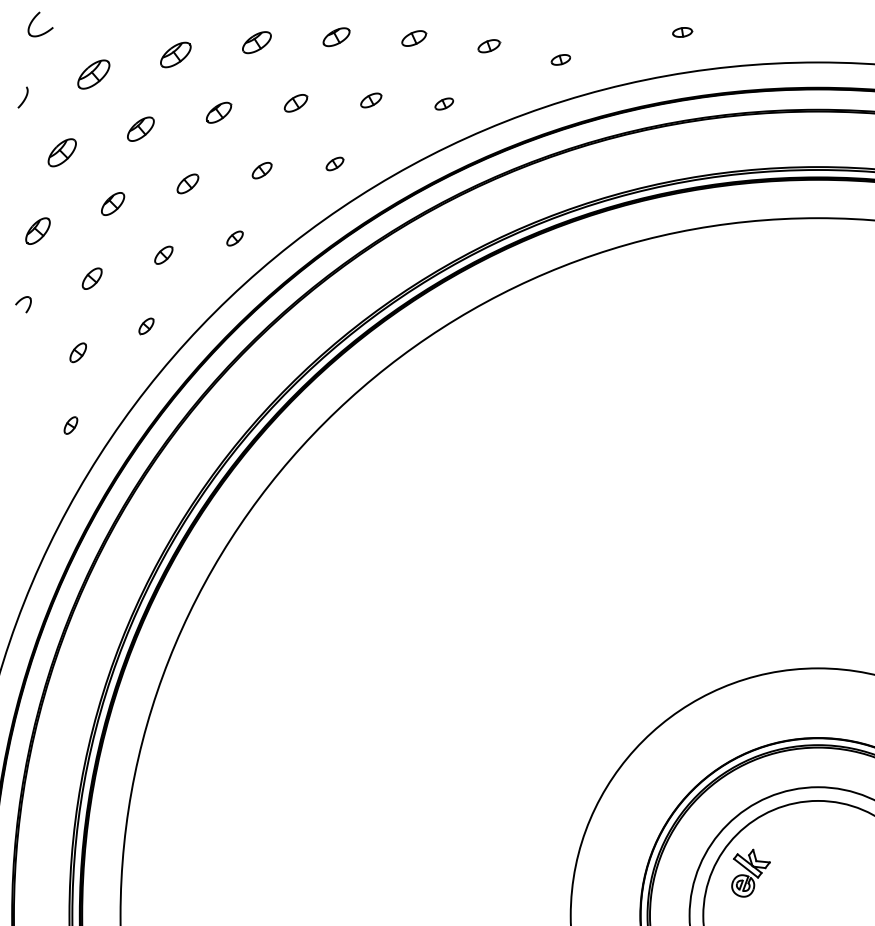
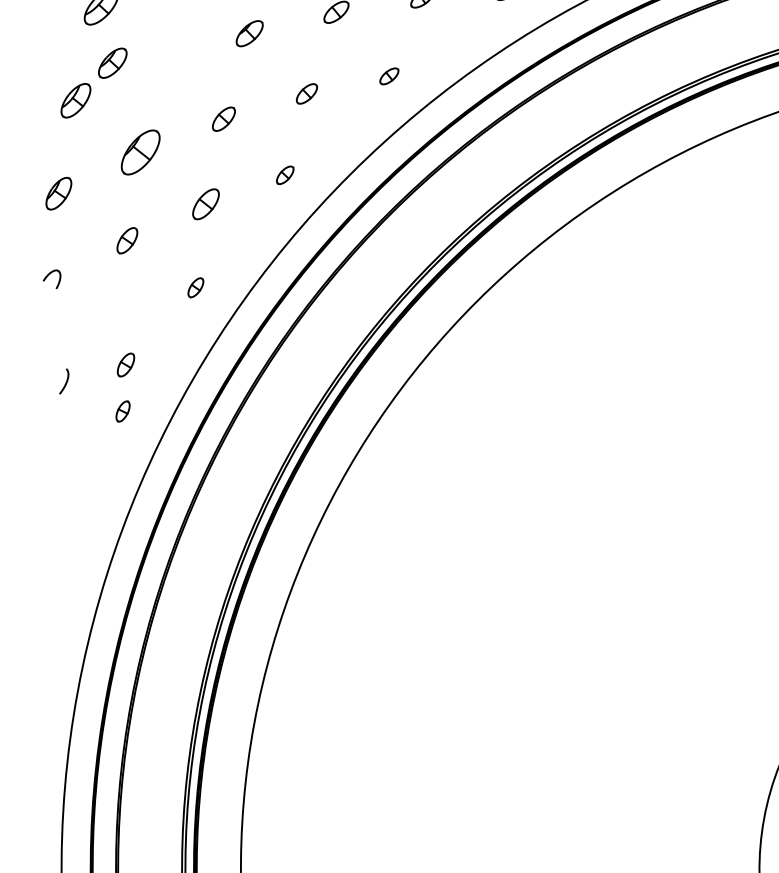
curve: (24, 97) -> (65, 381), moved
part: (140, 128) -> (112, 62), moved
part: (113, 203) -> (141, 151), size x1.6
part: (163, 254) -> (205, 203), size x1.4
part: (77, 352) -> (125, 364), moved

